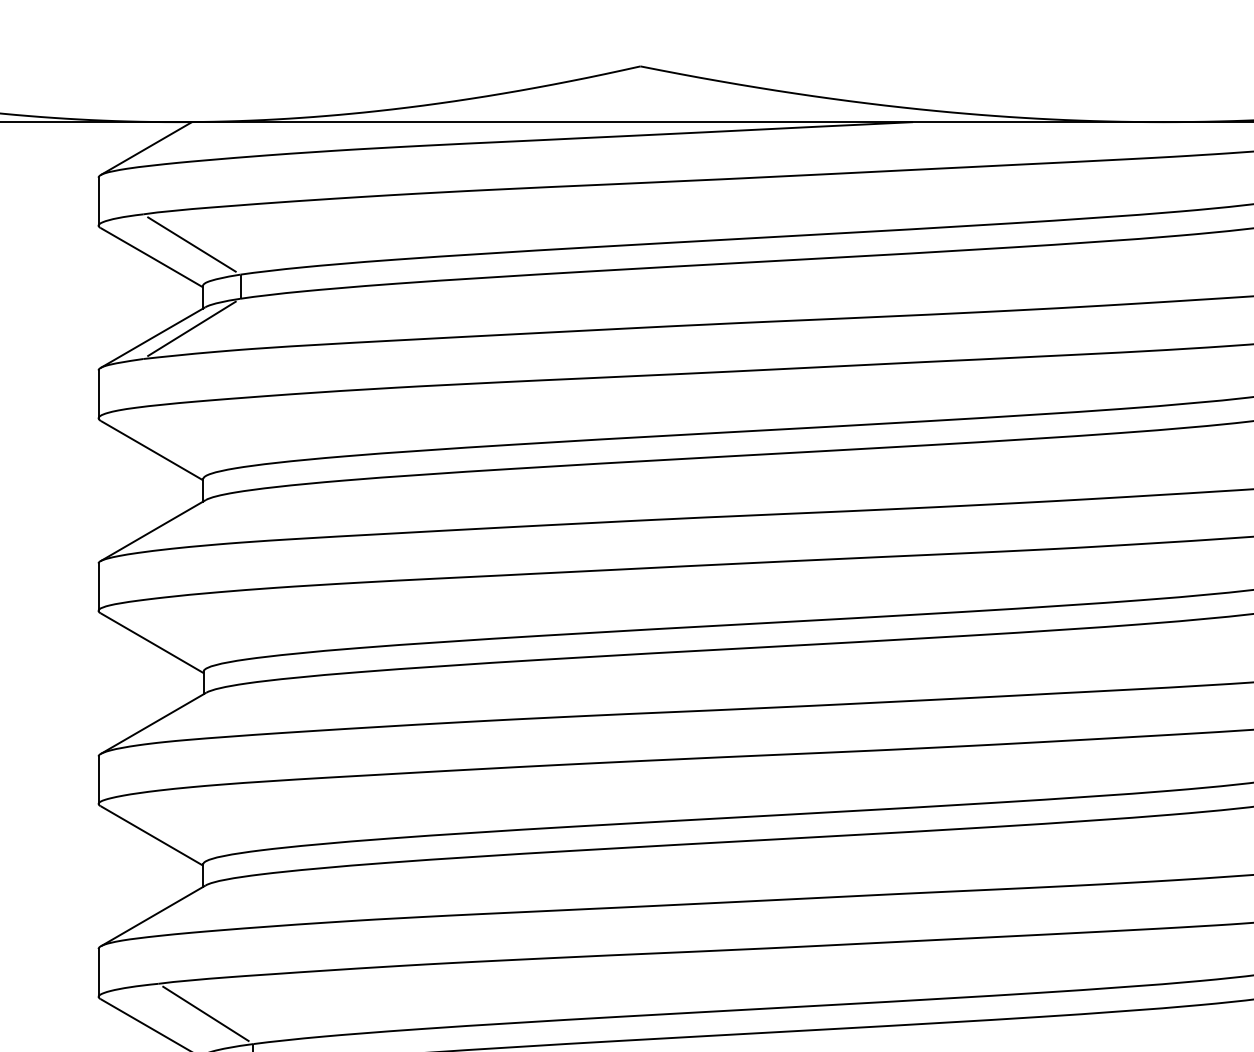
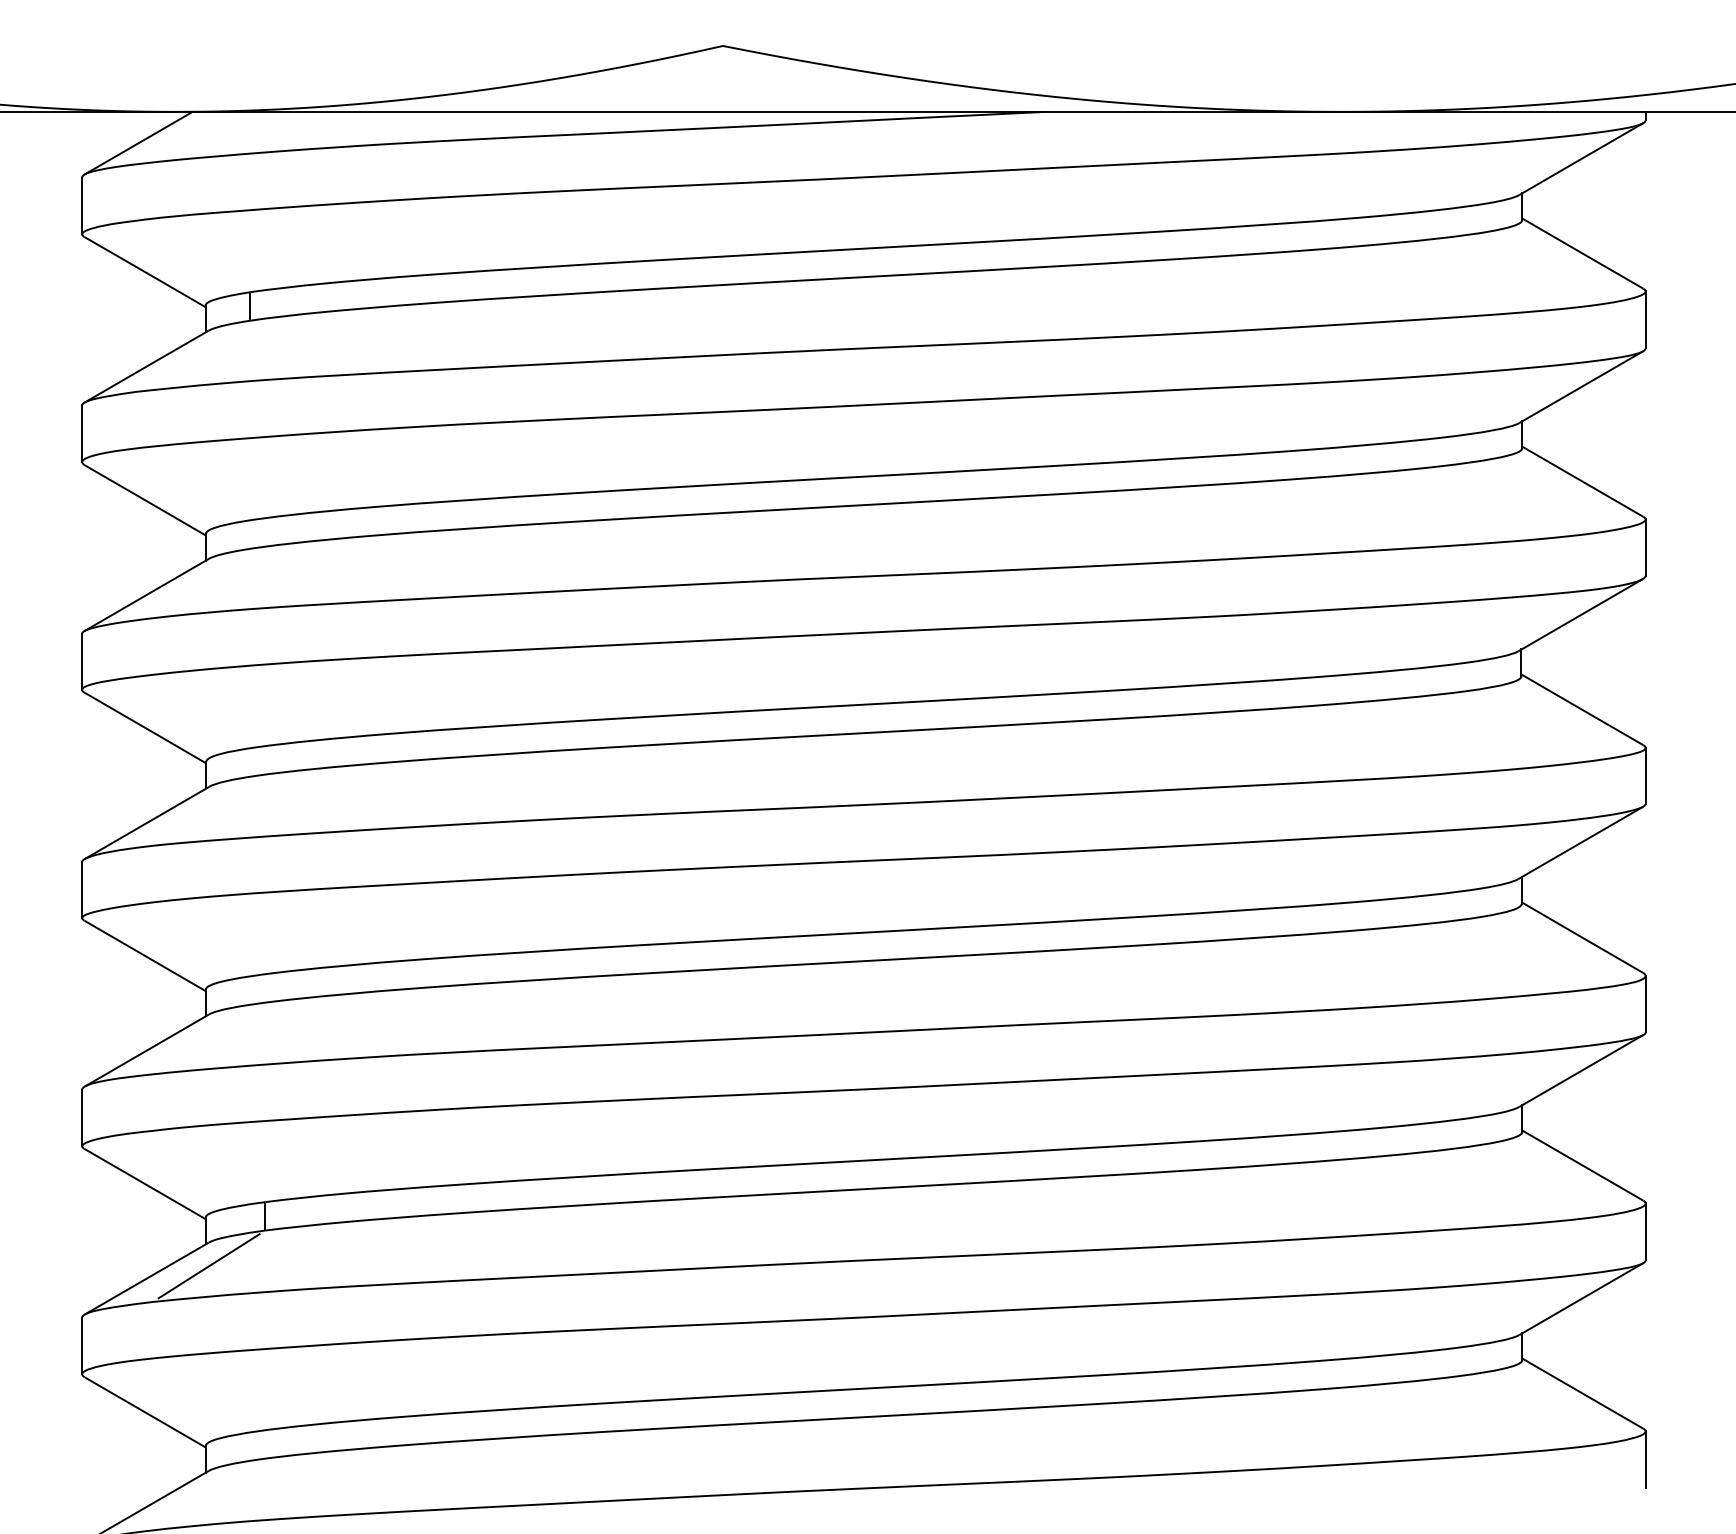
line: (191, 244) -> (192, 256), removed
line: (191, 328) -> (192, 356), removed
line: (205, 1013) -> (208, 1166), removed

